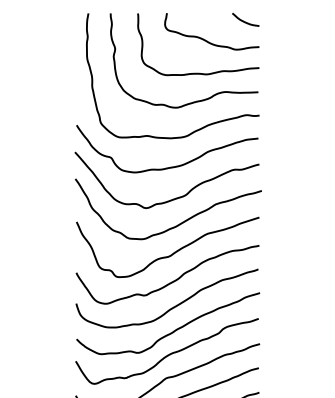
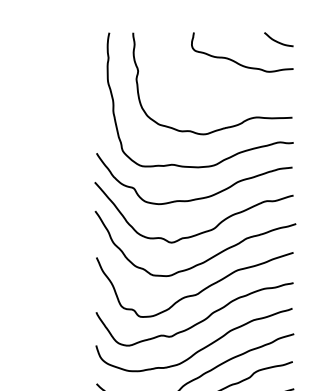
curve: (198, 72) -> (227, 96), removed

